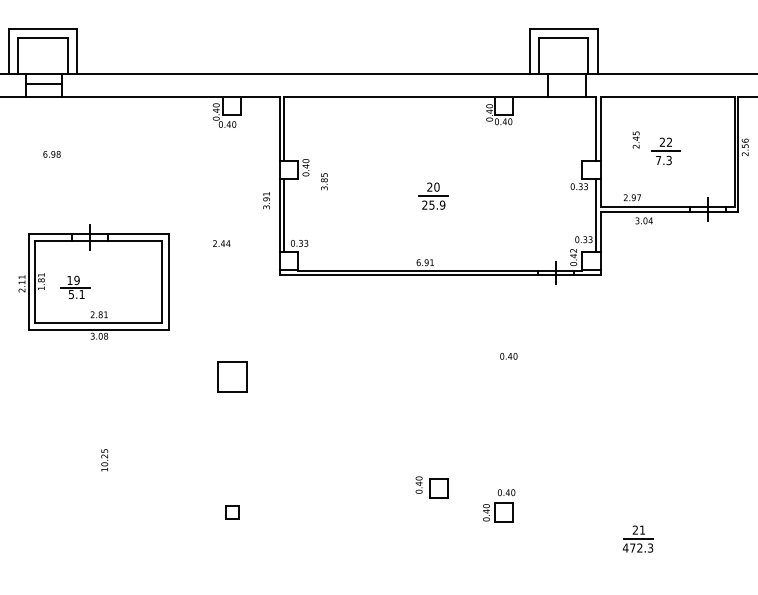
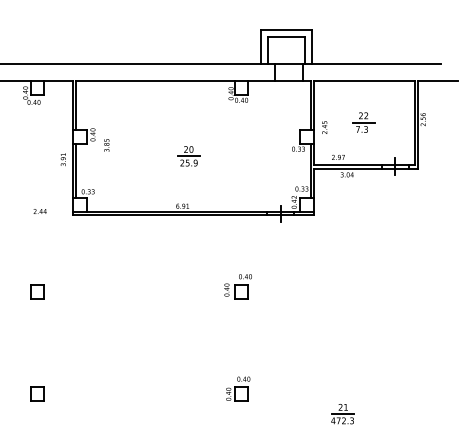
text: (635, 139) -> (324, 127), moved
text: (221, 243) -> (39, 211), moved
part: (231, 377) -> (36, 292), size x0.62
part: (431, 487) -> (236, 291), moved
part: (231, 512) -> (36, 394), size x1.43

